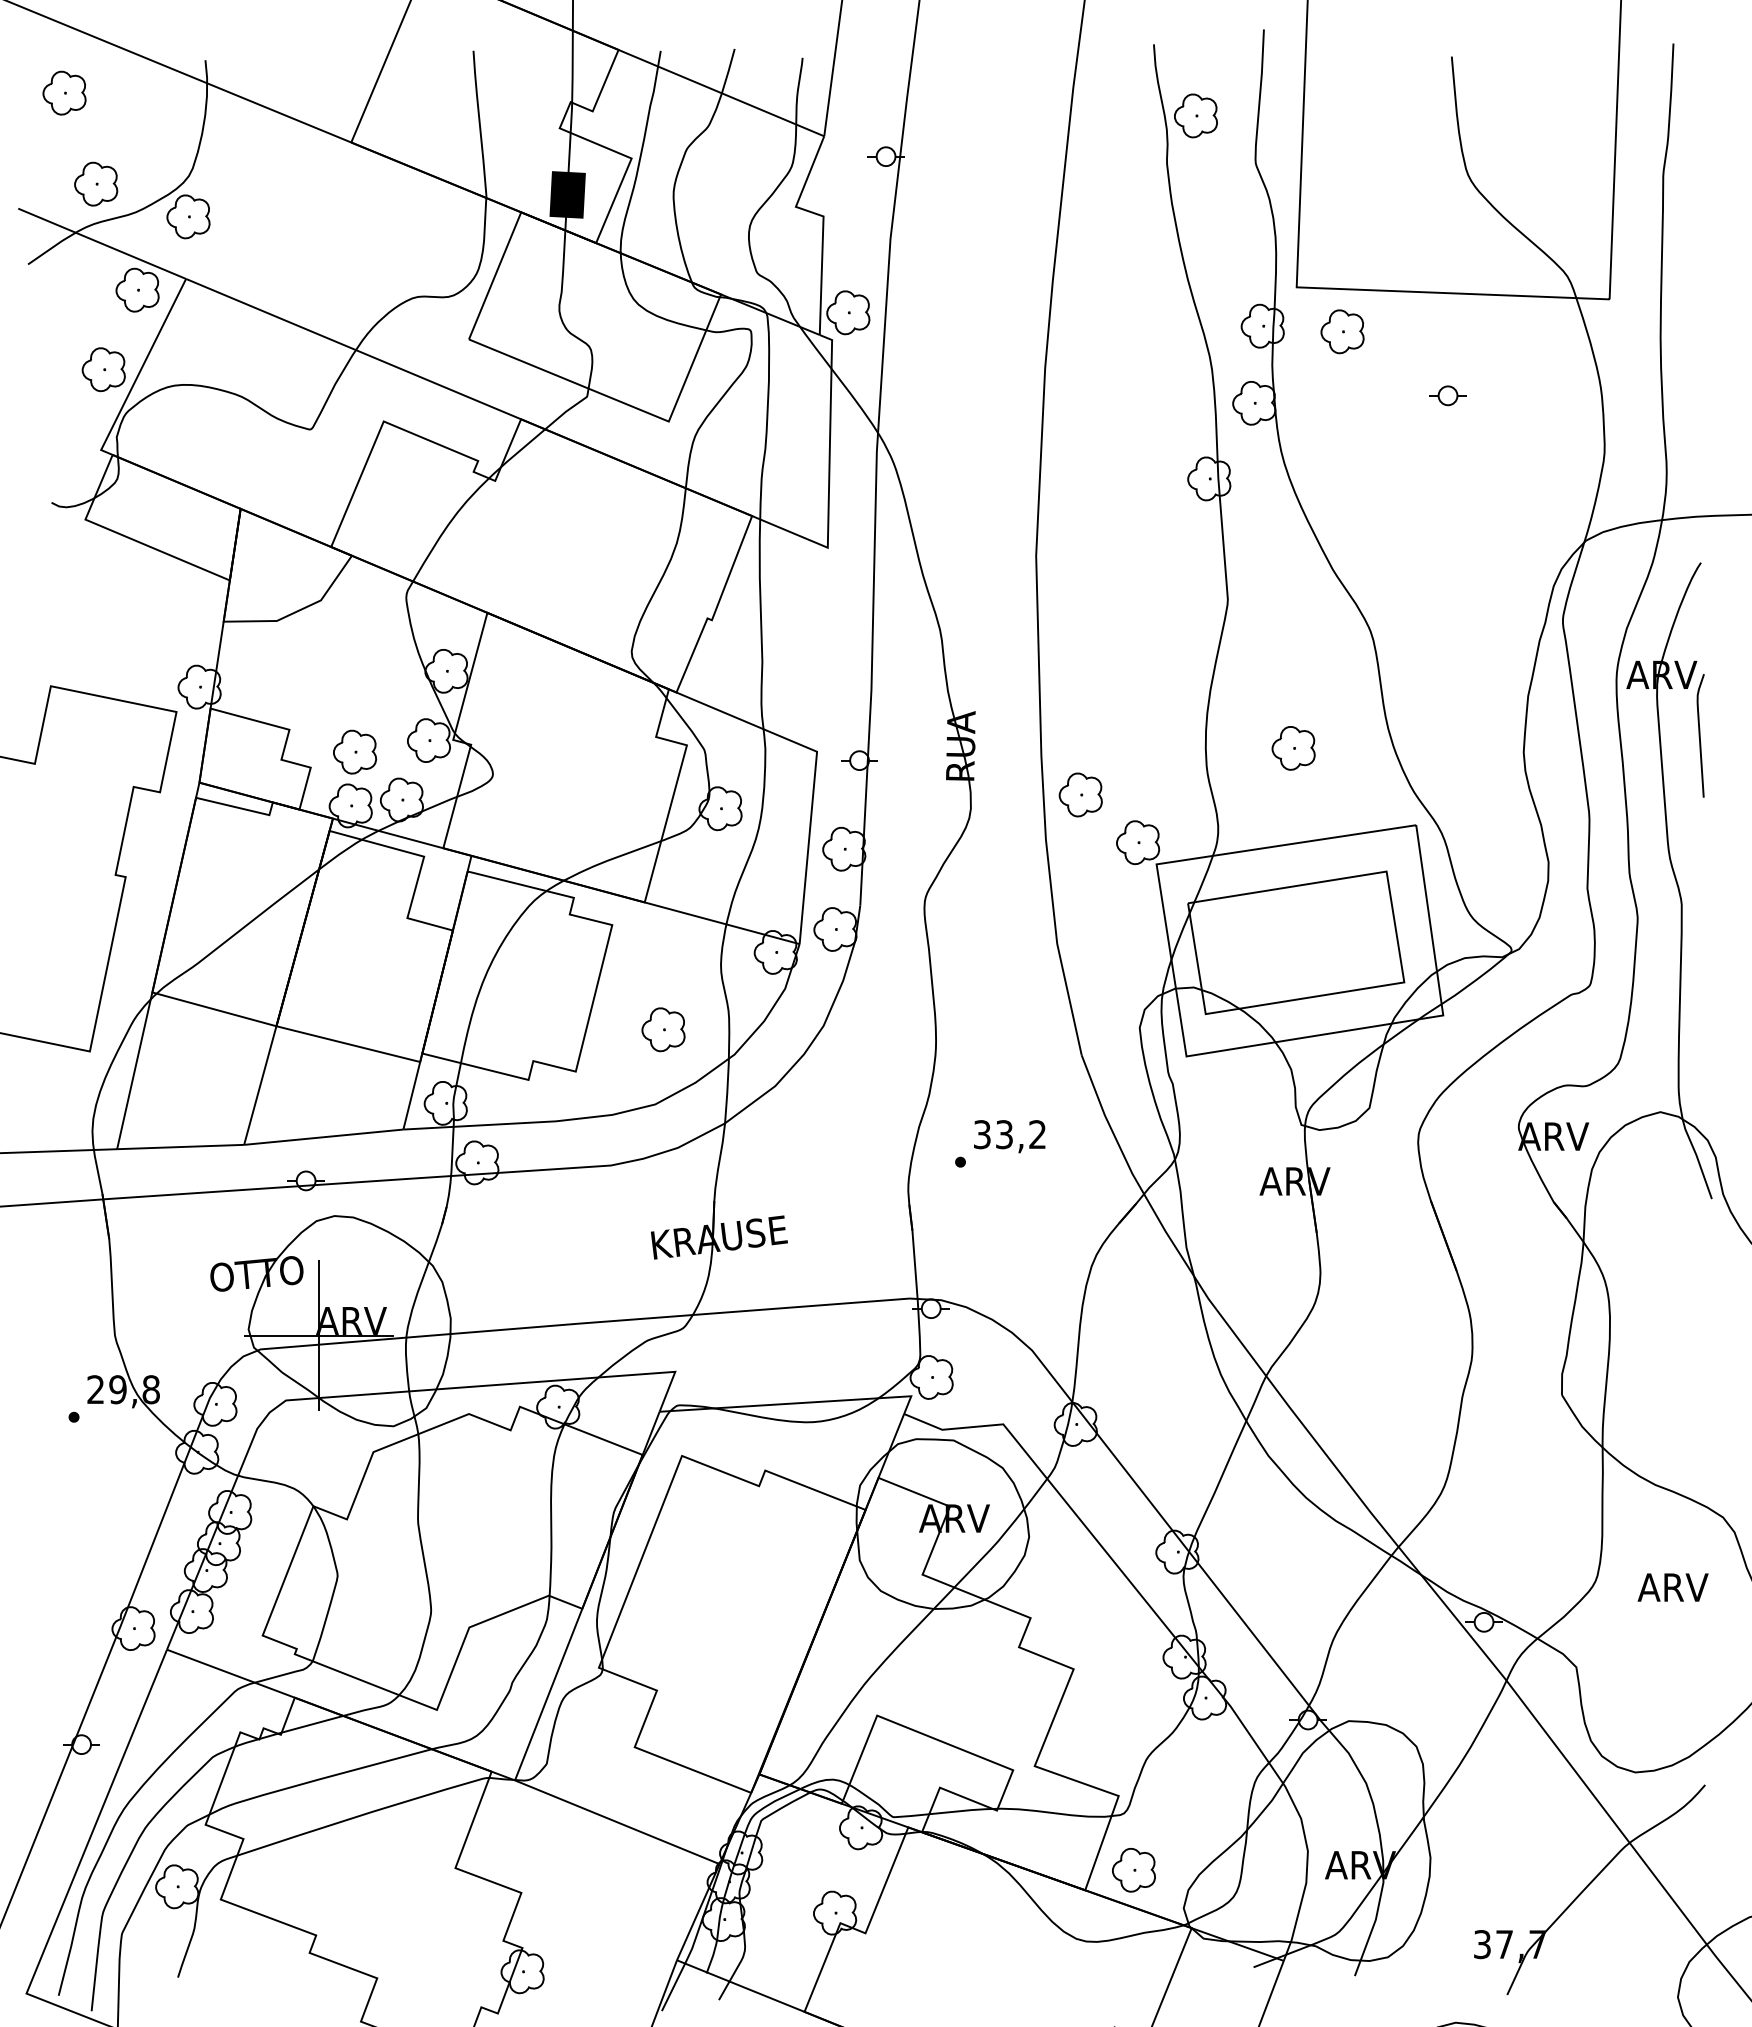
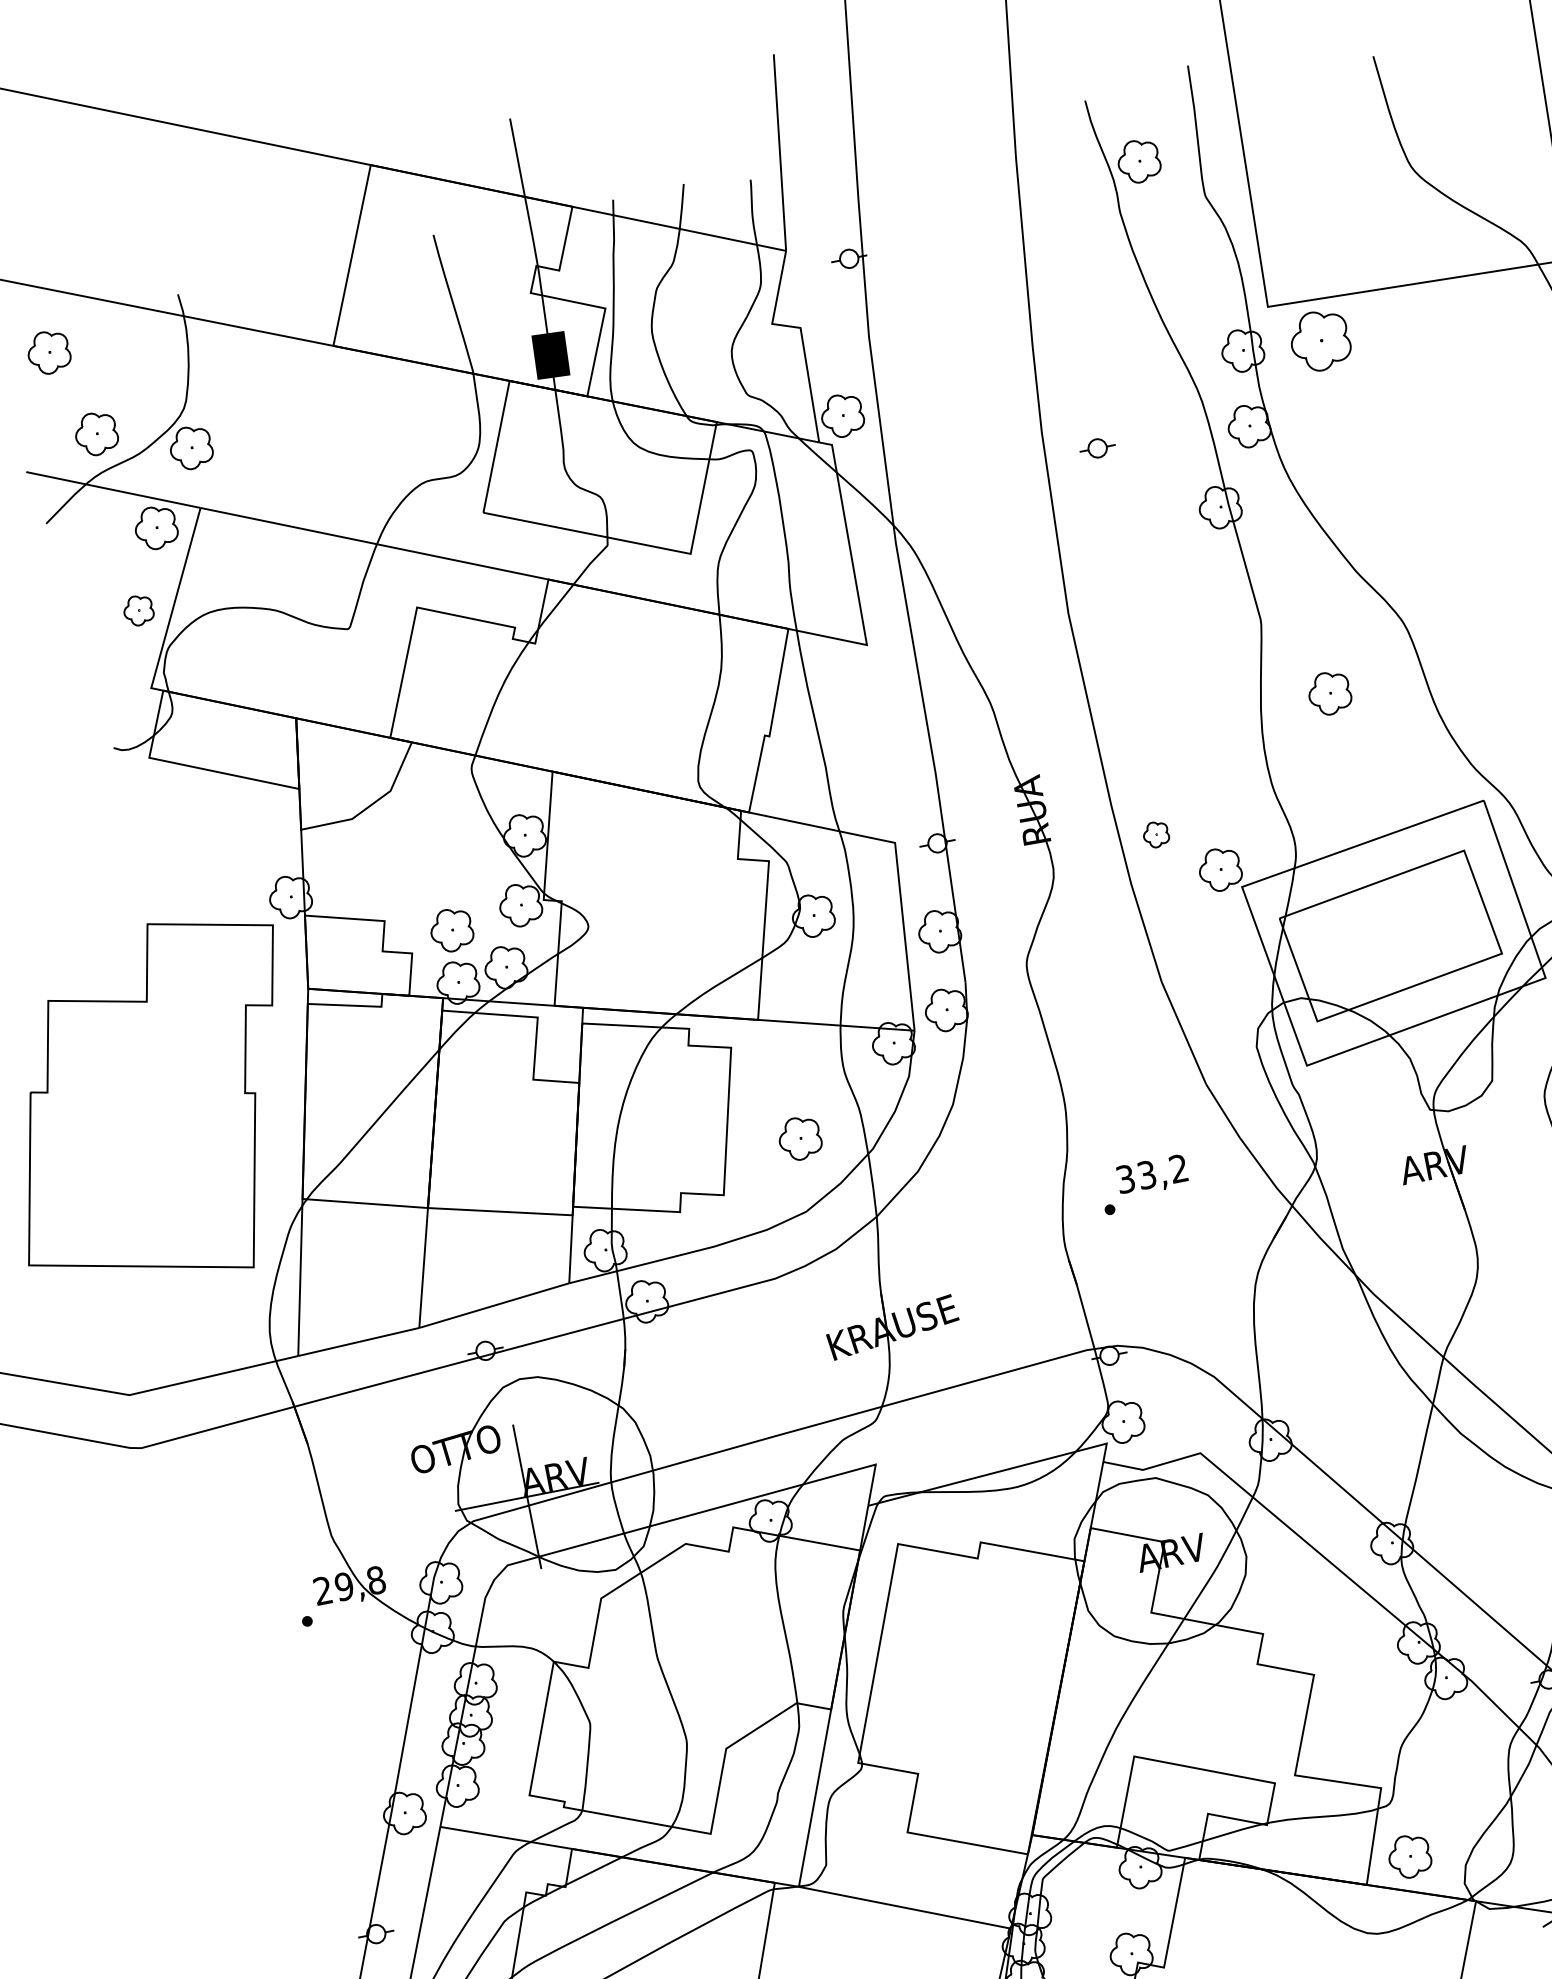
part: (1342, 331) -> (1320, 340), size x1.4
part: (103, 369) -> (138, 610), size x0.7
part: (1447, 395) -> (1097, 448), moved
part: (1293, 748) -> (1329, 693), moved
part: (1080, 794) -> (1155, 834), size x0.6

